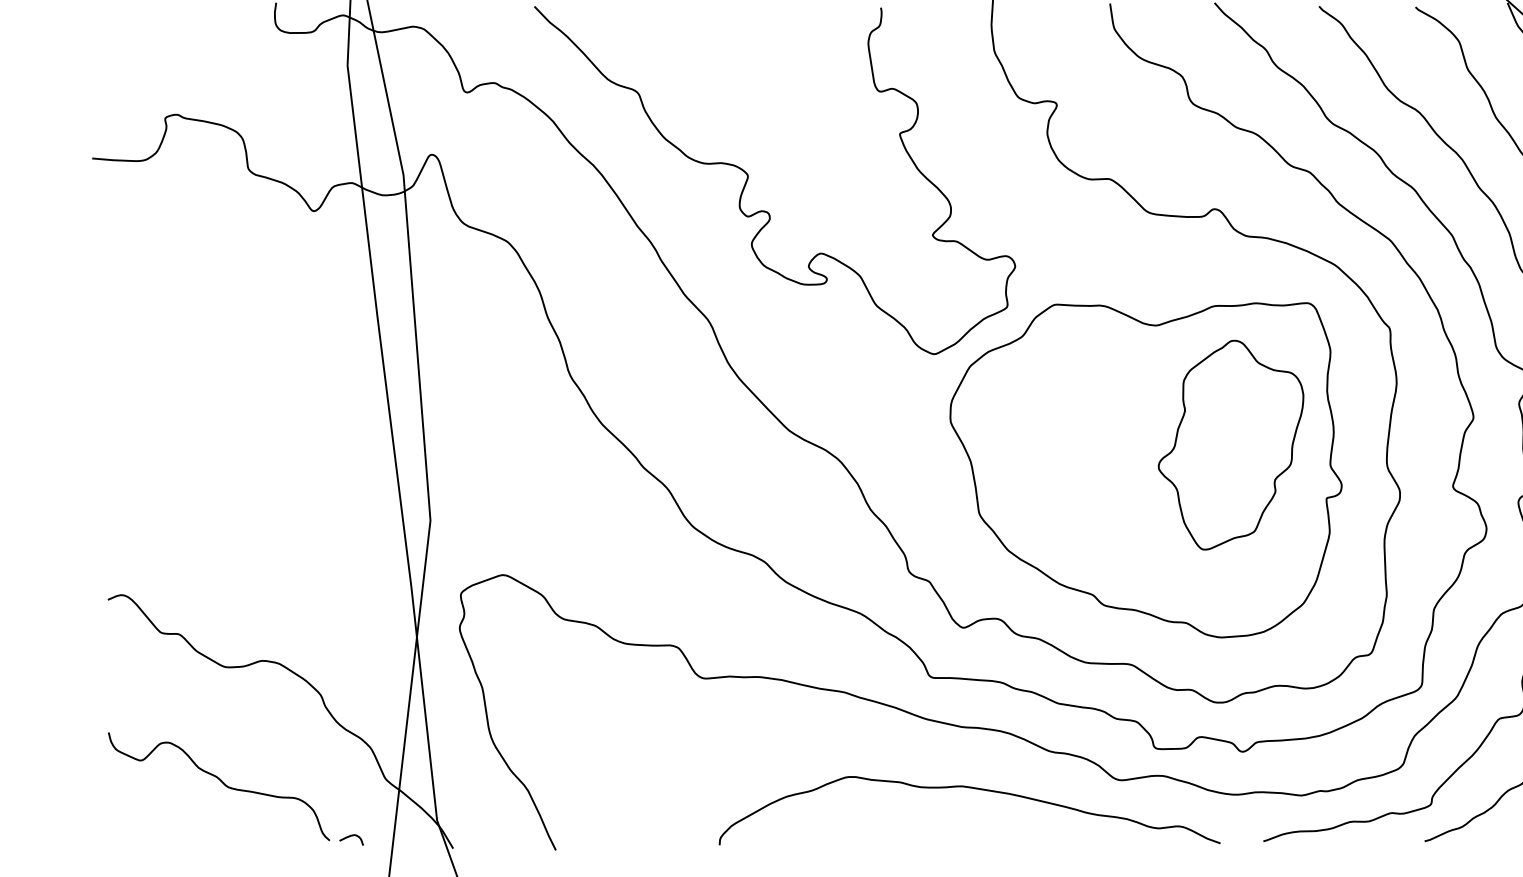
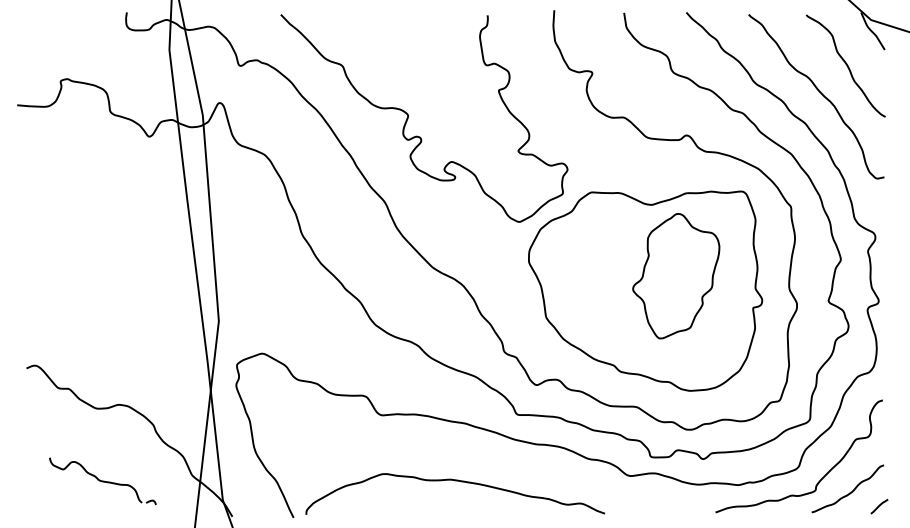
part: (1231, 445) -> (676, 276), moved
part: (235, 789) -> (102, 481), size x0.7
curve: (968, 789) -> (454, 481), moved

